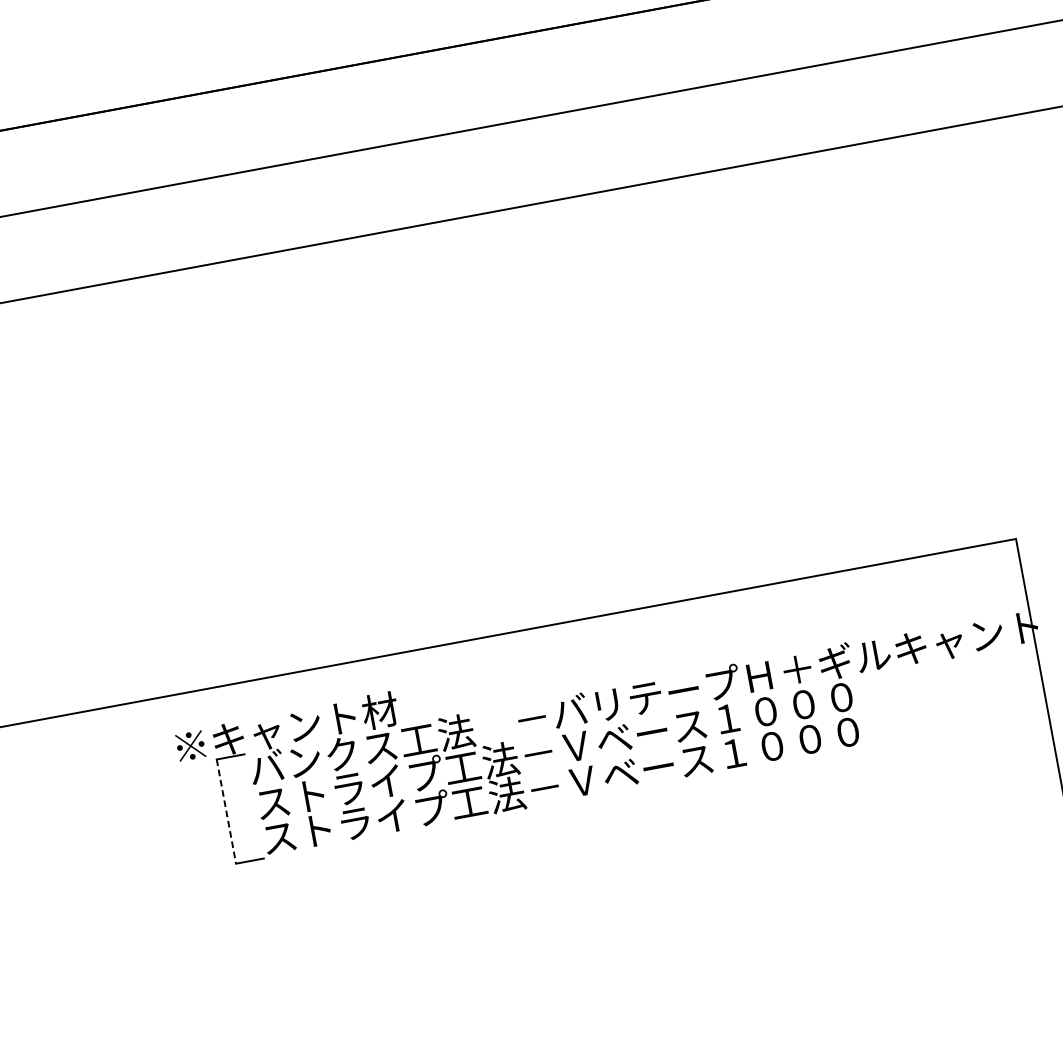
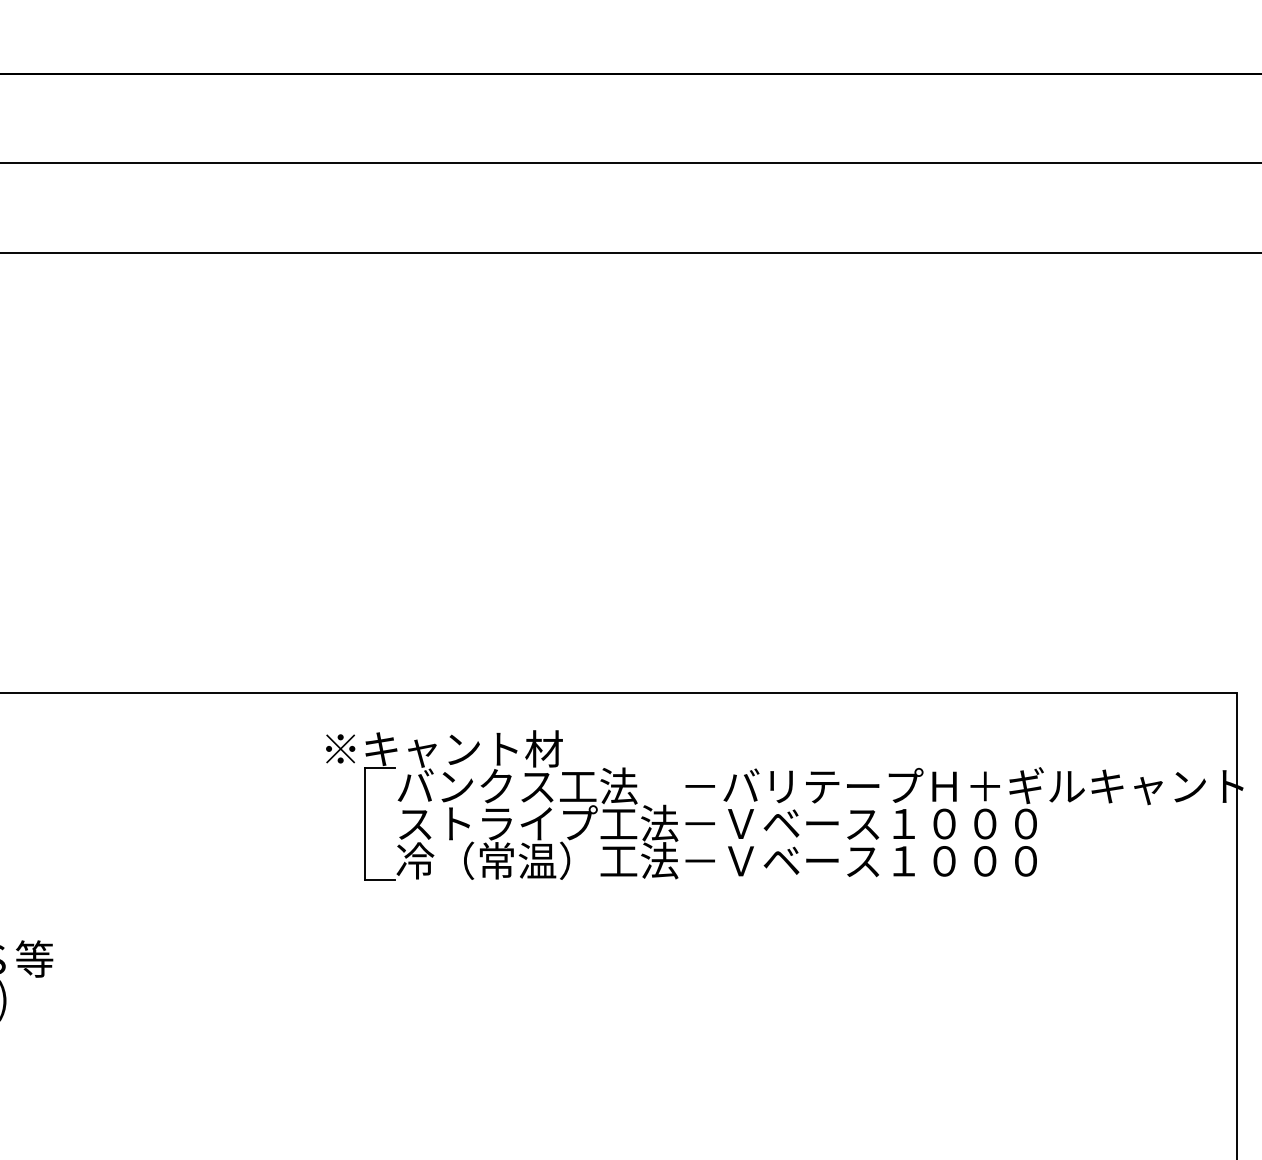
line: (226, 811) -> (365, 823), dashed -> solid
text: (355, 822) -> (496, 860), ストライプ工法－Ｖベース１０００ -> 冷（常温）工法－Ｖベース１０００

